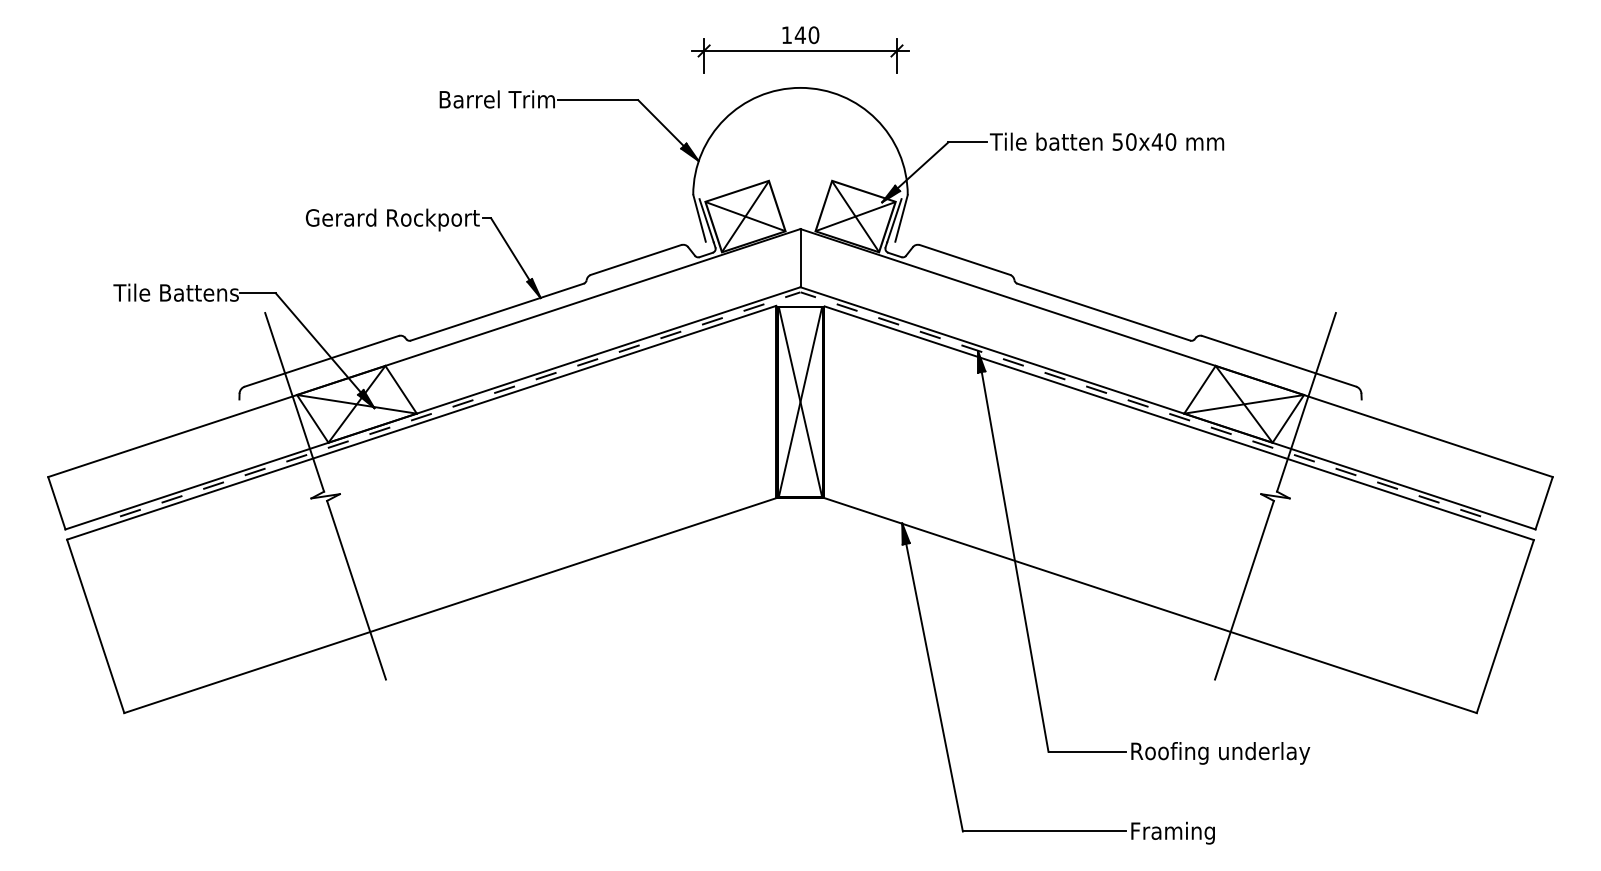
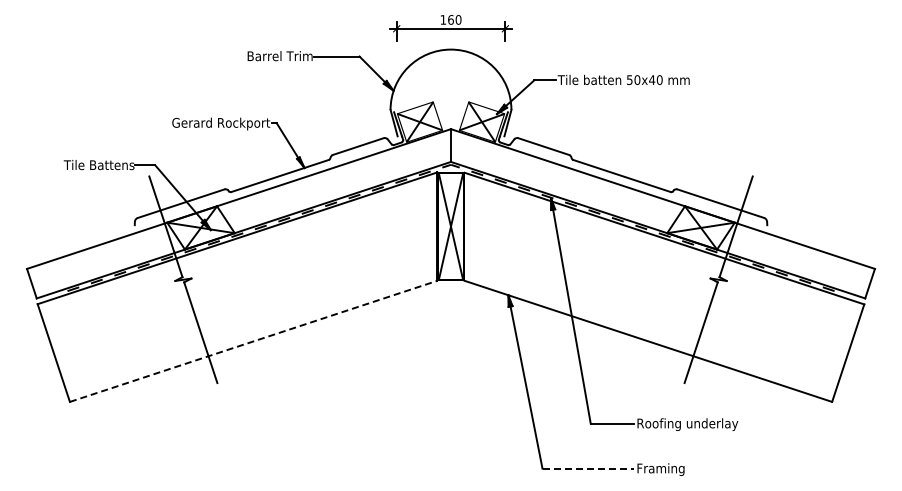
text: (799, 34) -> (450, 19), 140 -> 160
line: (451, 605) -> (254, 341), solid -> dashed
line: (1044, 831) -> (588, 468), solid -> dashed

